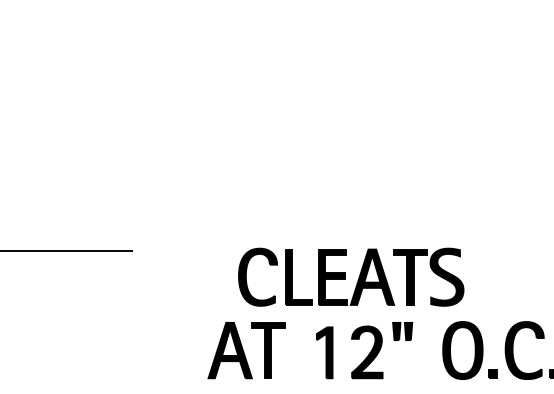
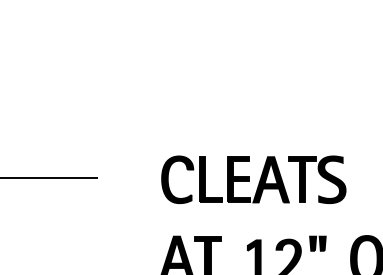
part: (351, 276) -> (254, 179), moved

